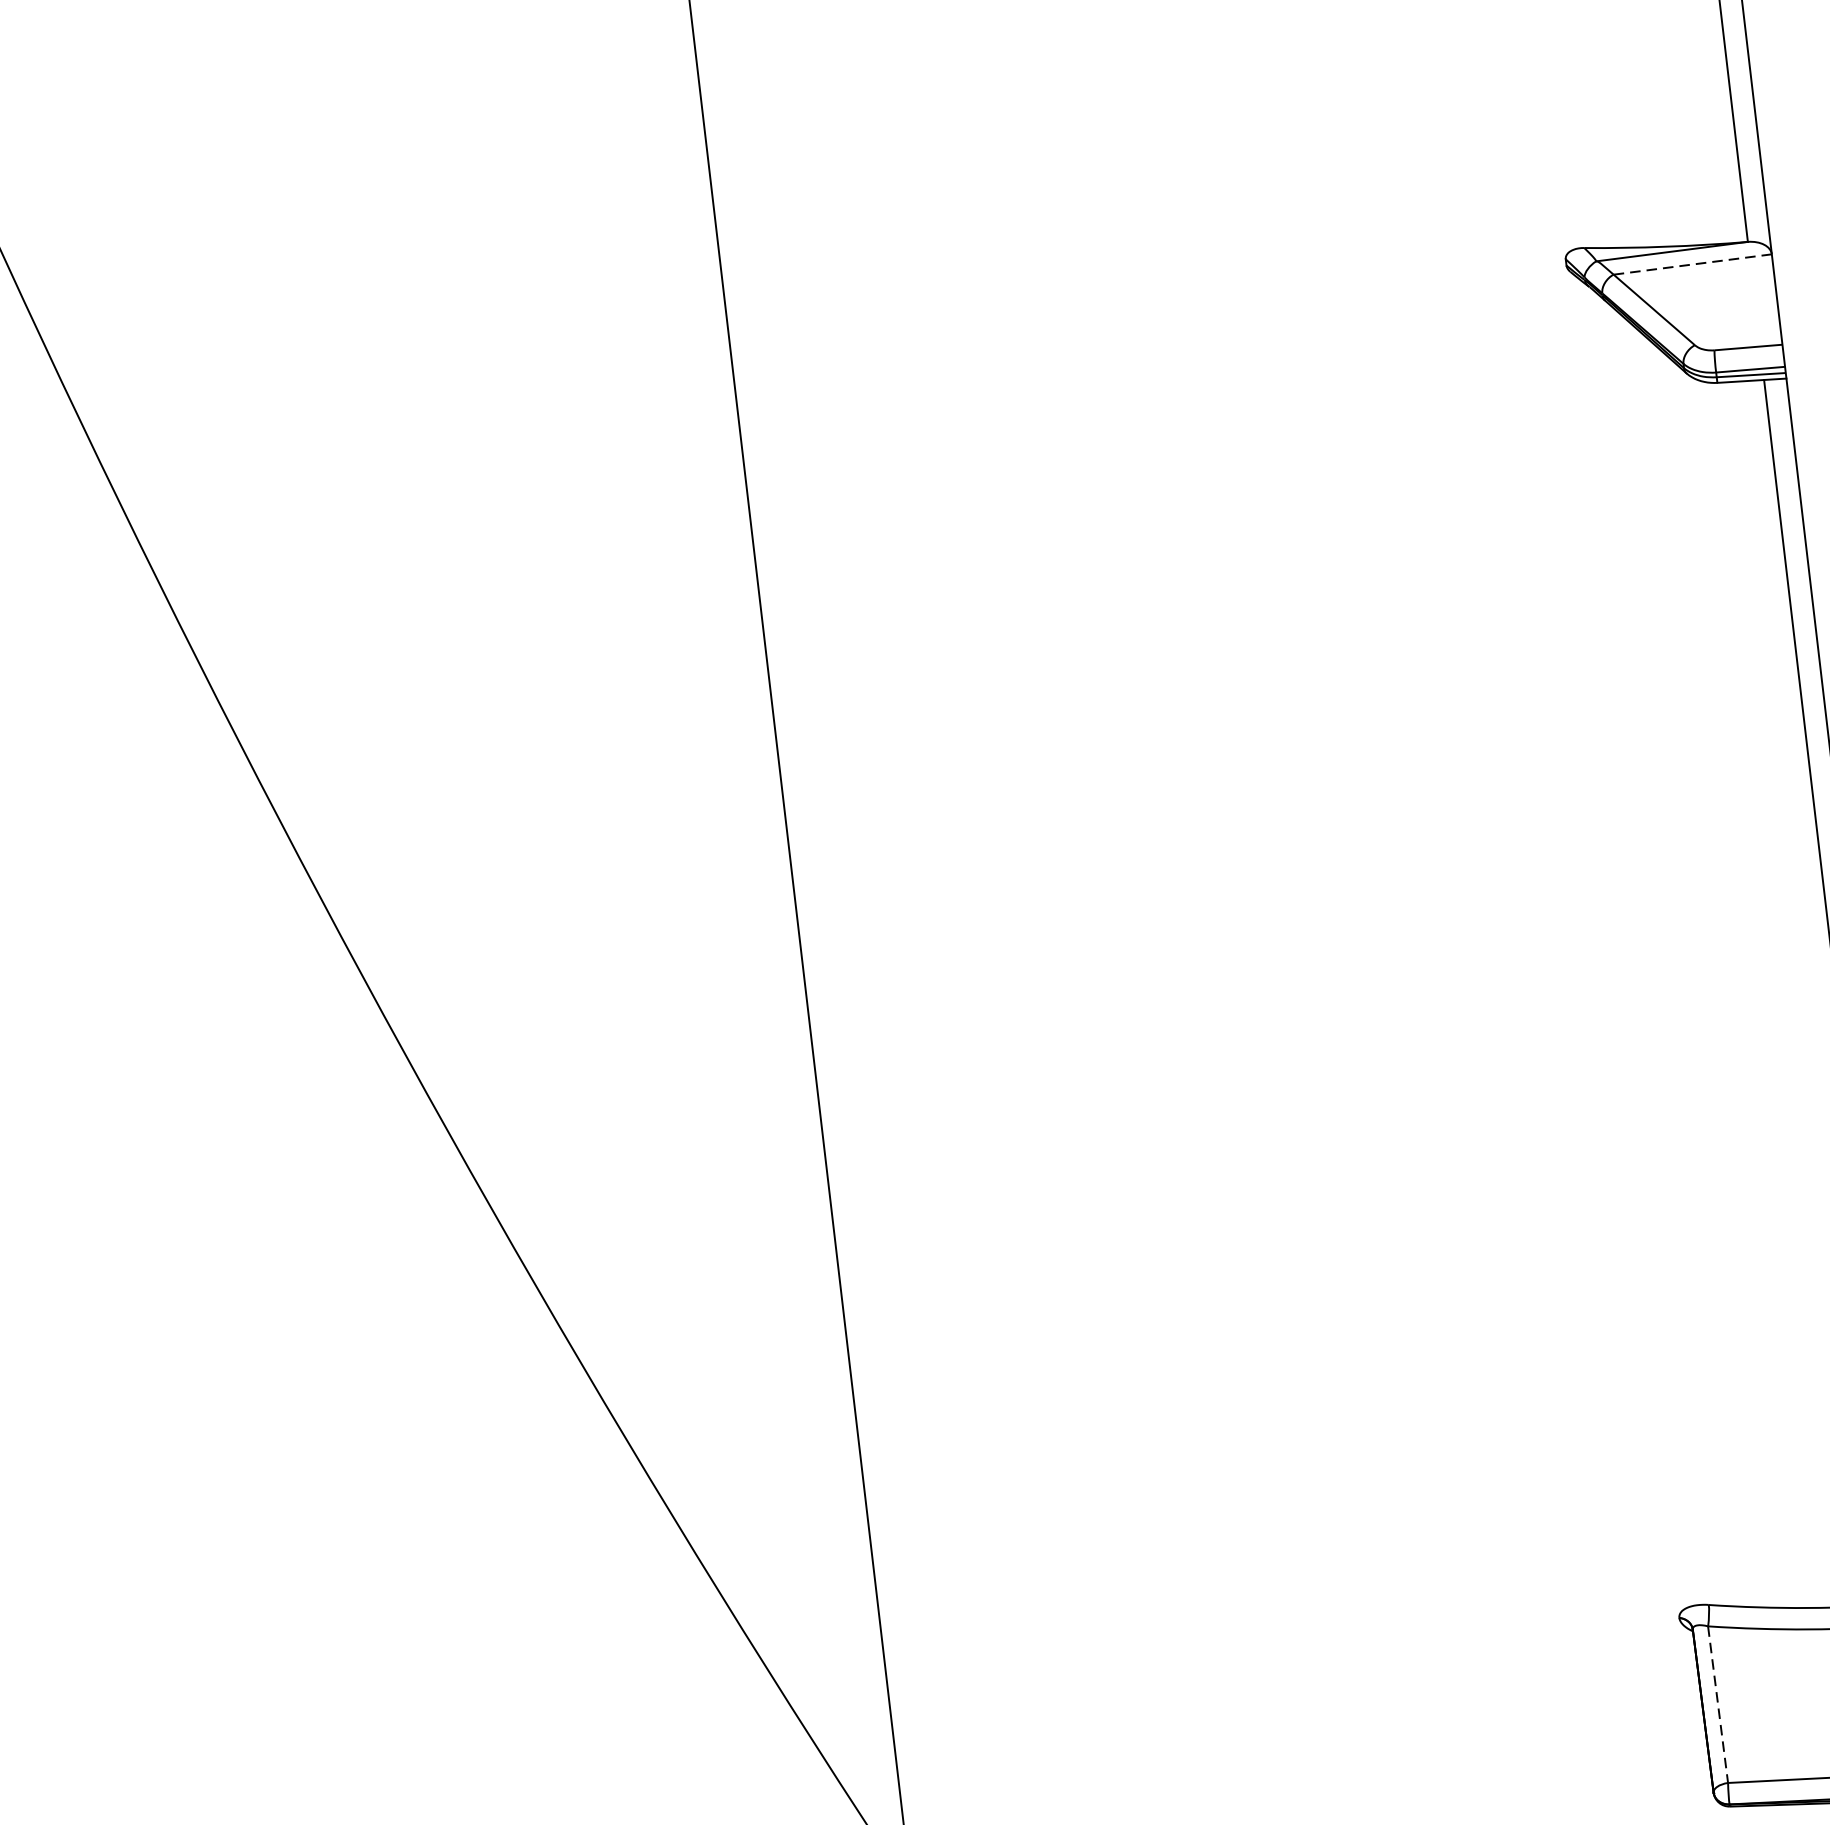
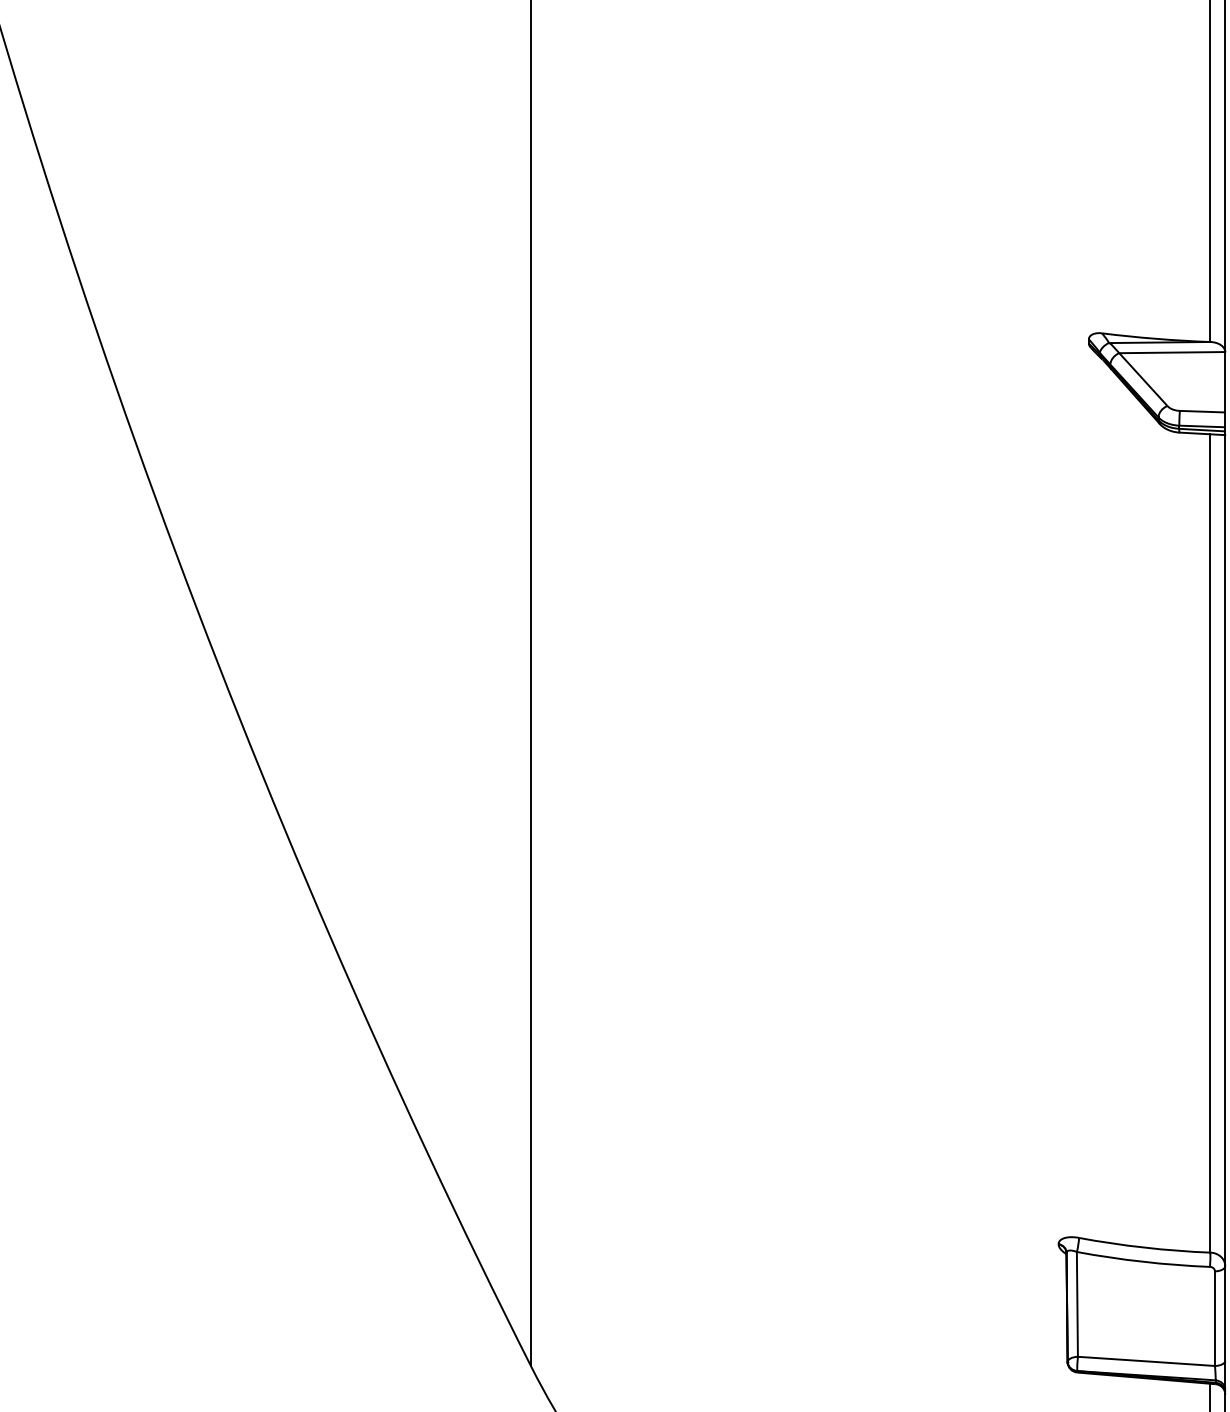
line: (1693, 264) -> (1172, 352), dashed -> solid
line: (1718, 1704) -> (1077, 1304), dashed -> solid

